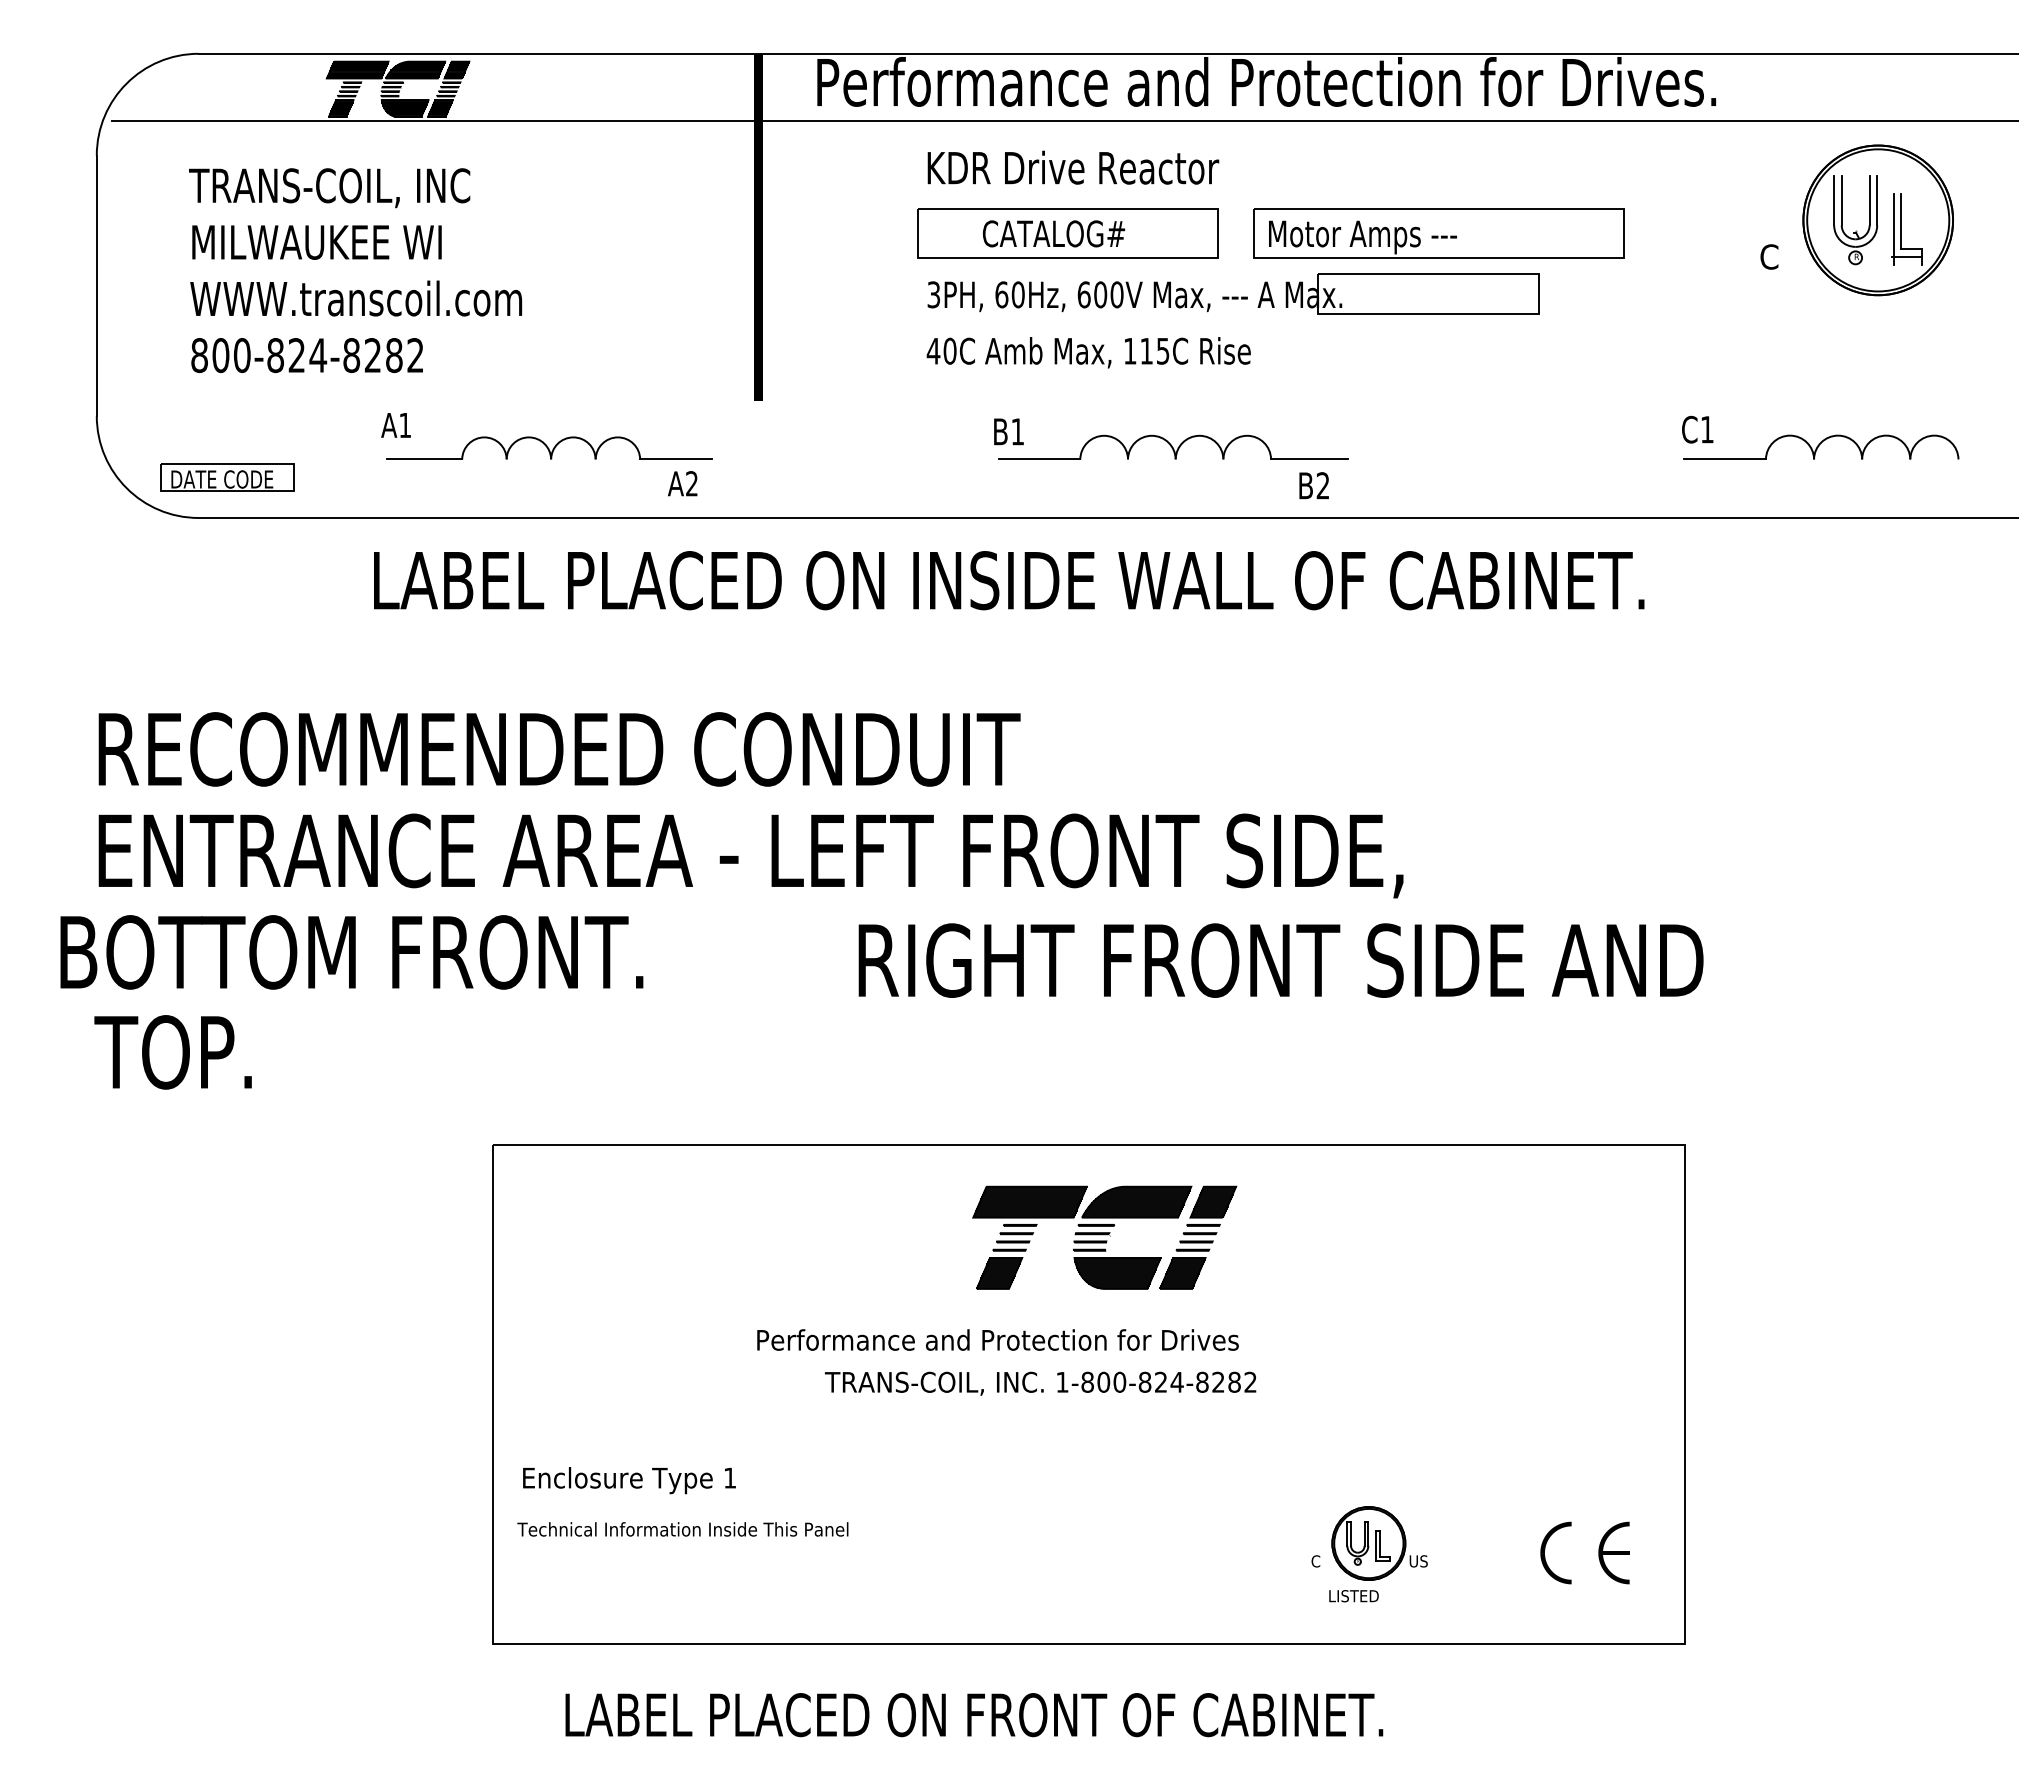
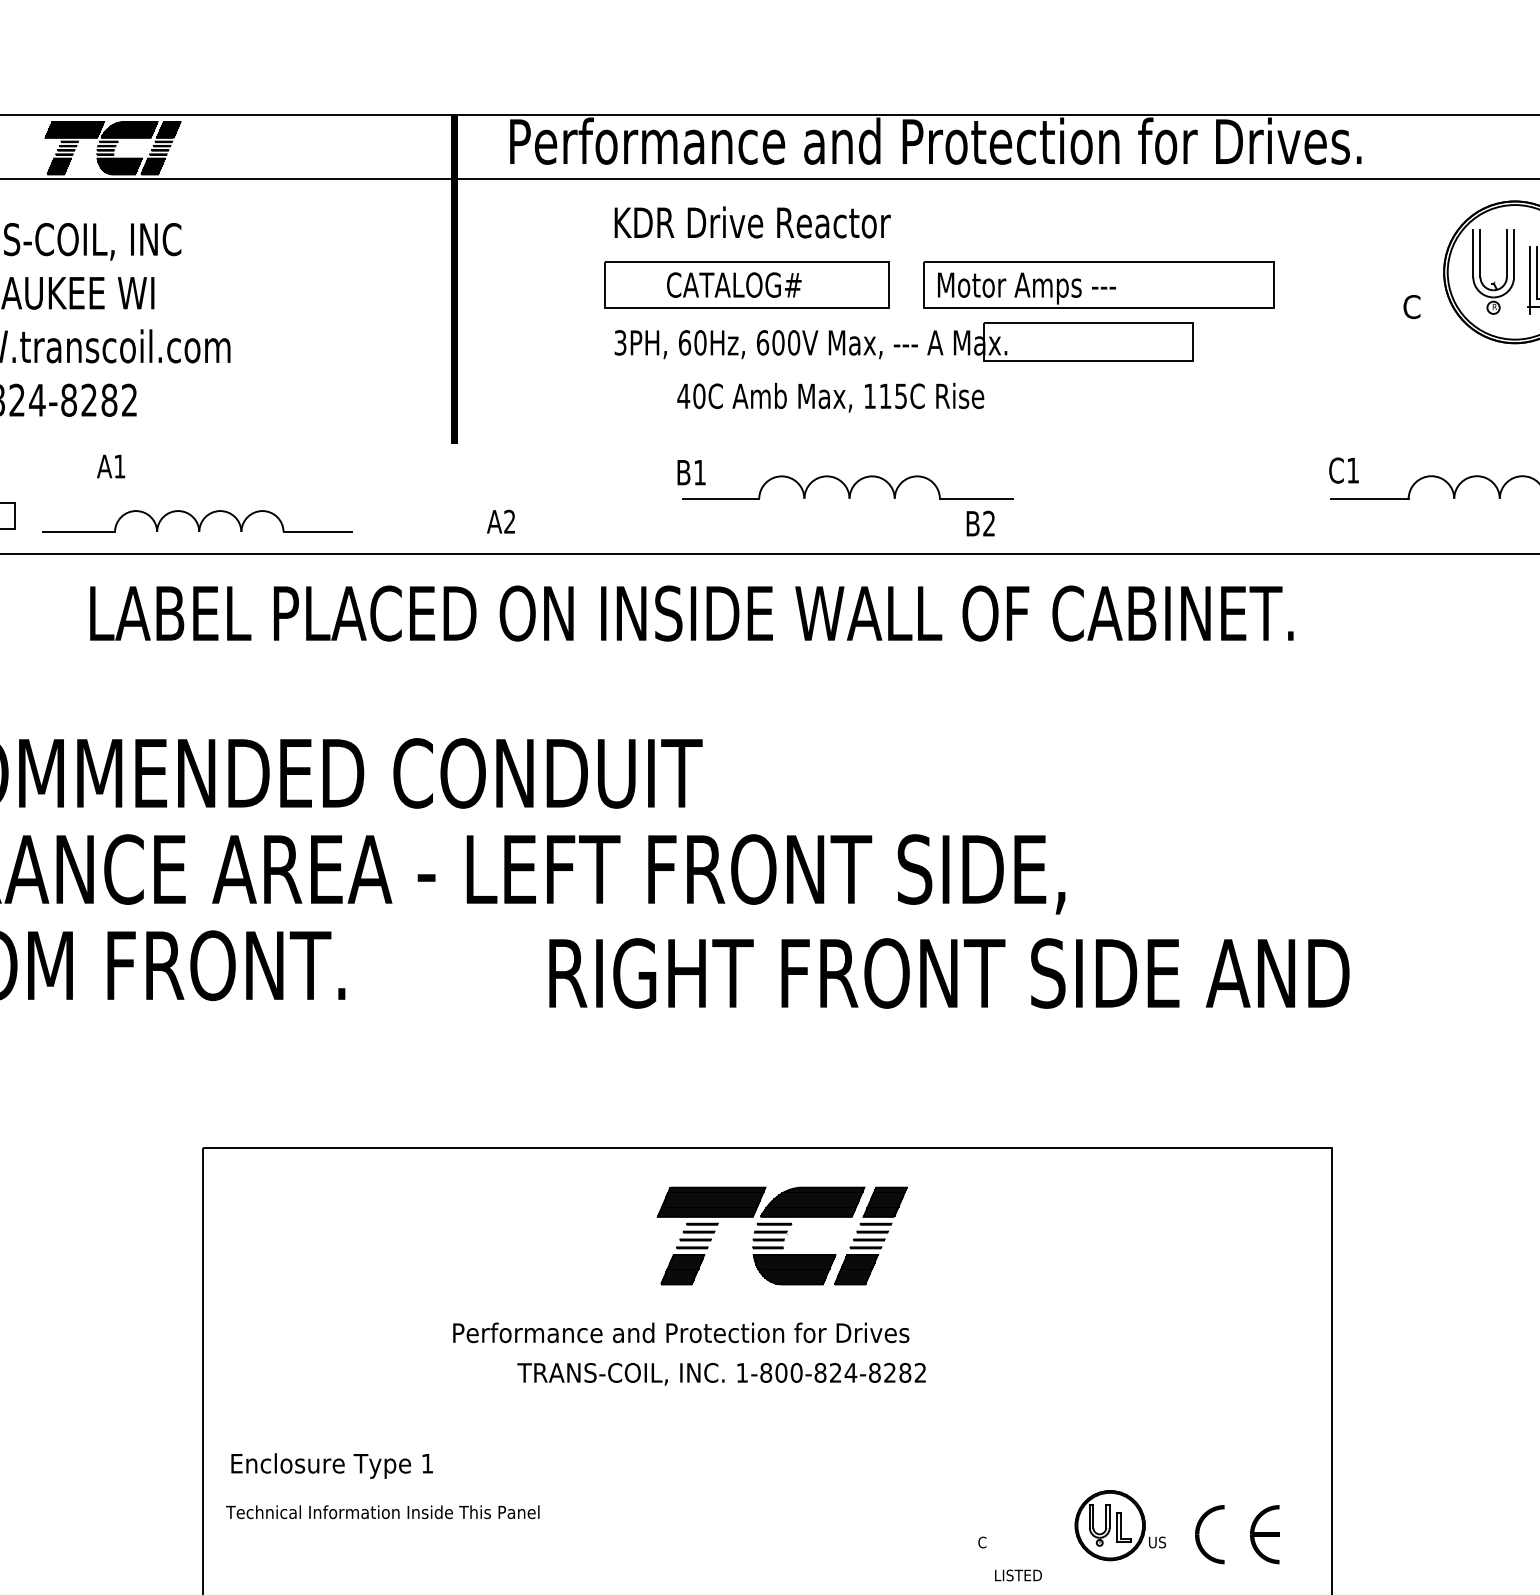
text: (1088, 352) -> (830, 397), moved
part: (549, 447) -> (197, 520), moved
text: (682, 483) -> (500, 521), moved
part: (1379, 1543) -> (1120, 1525), moved

